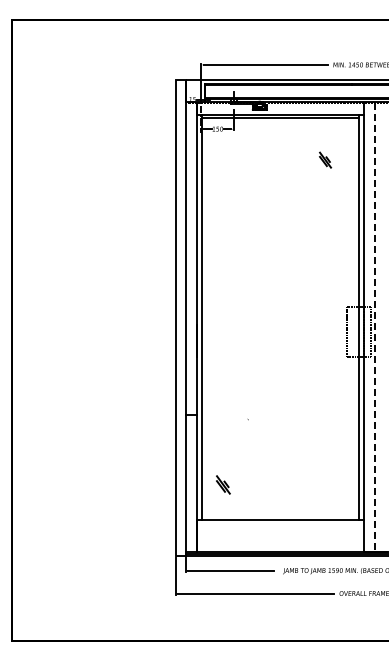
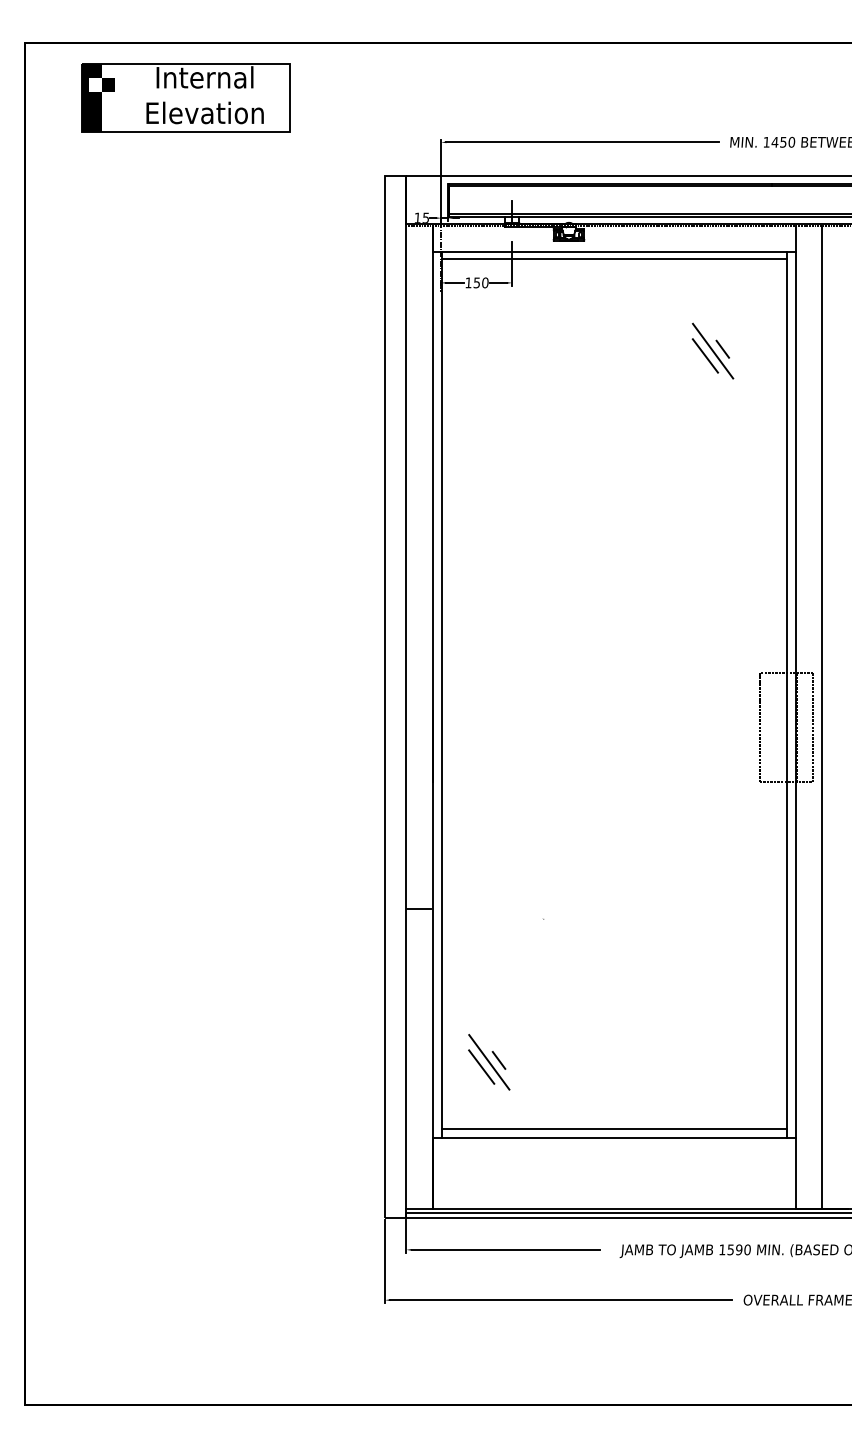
part: (84, 44) -> (185, 97), added
part: (325, 159) -> (712, 349), size x1.67
line: (375, 328) -> (822, 719), dashed -> solid
part: (223, 484) -> (489, 1061), size x1.43
line: (280, 515) -> (614, 1129), added

